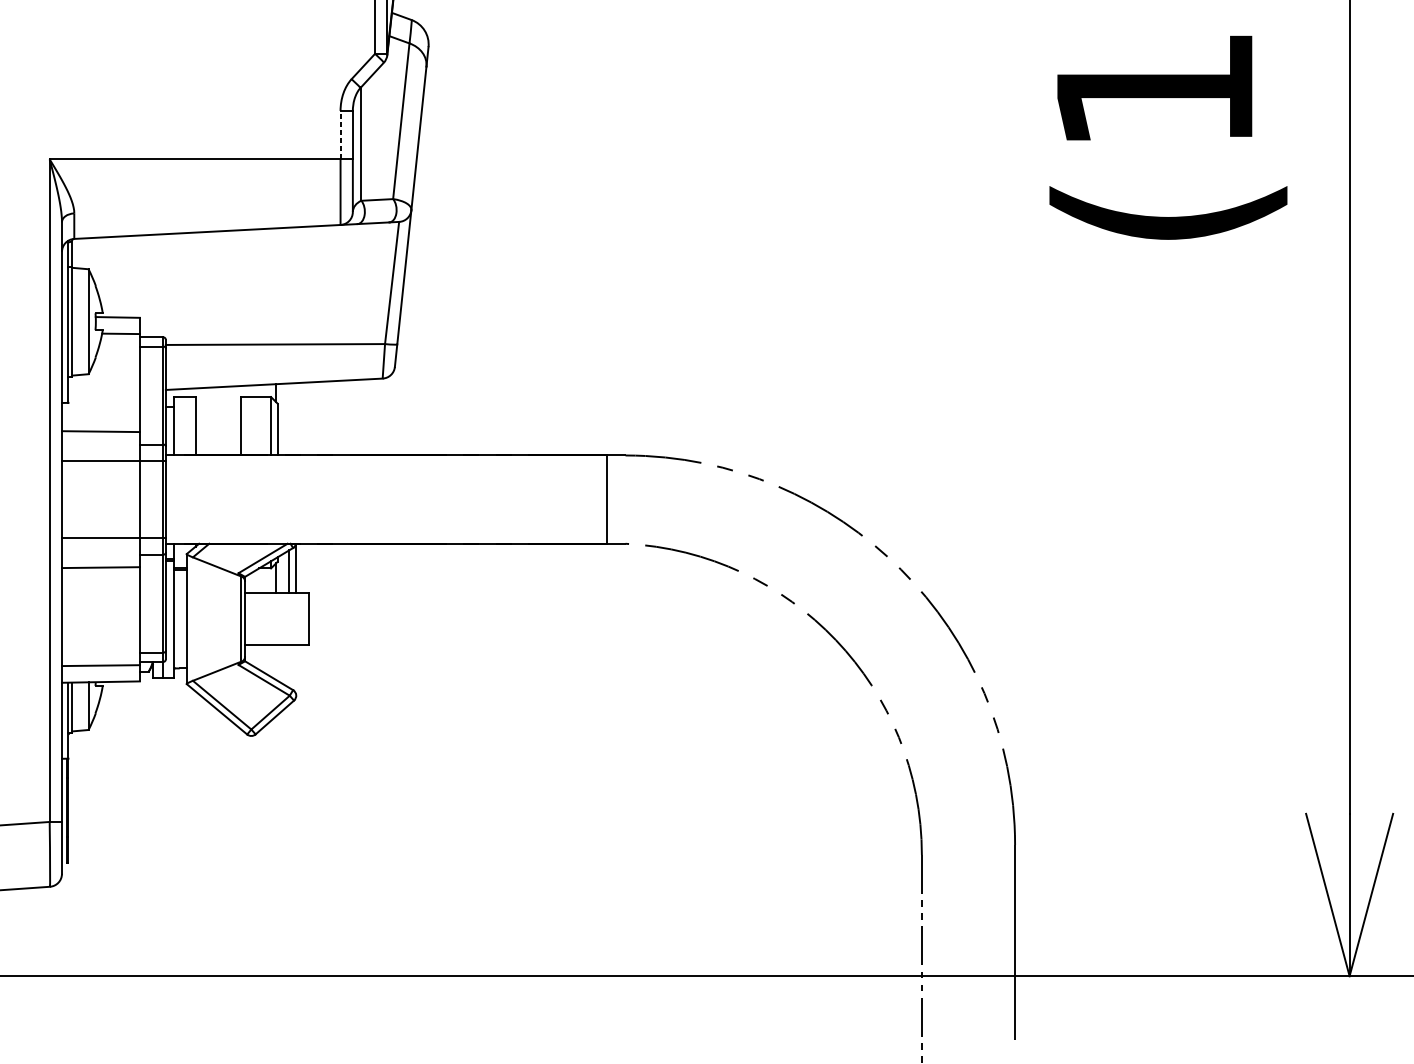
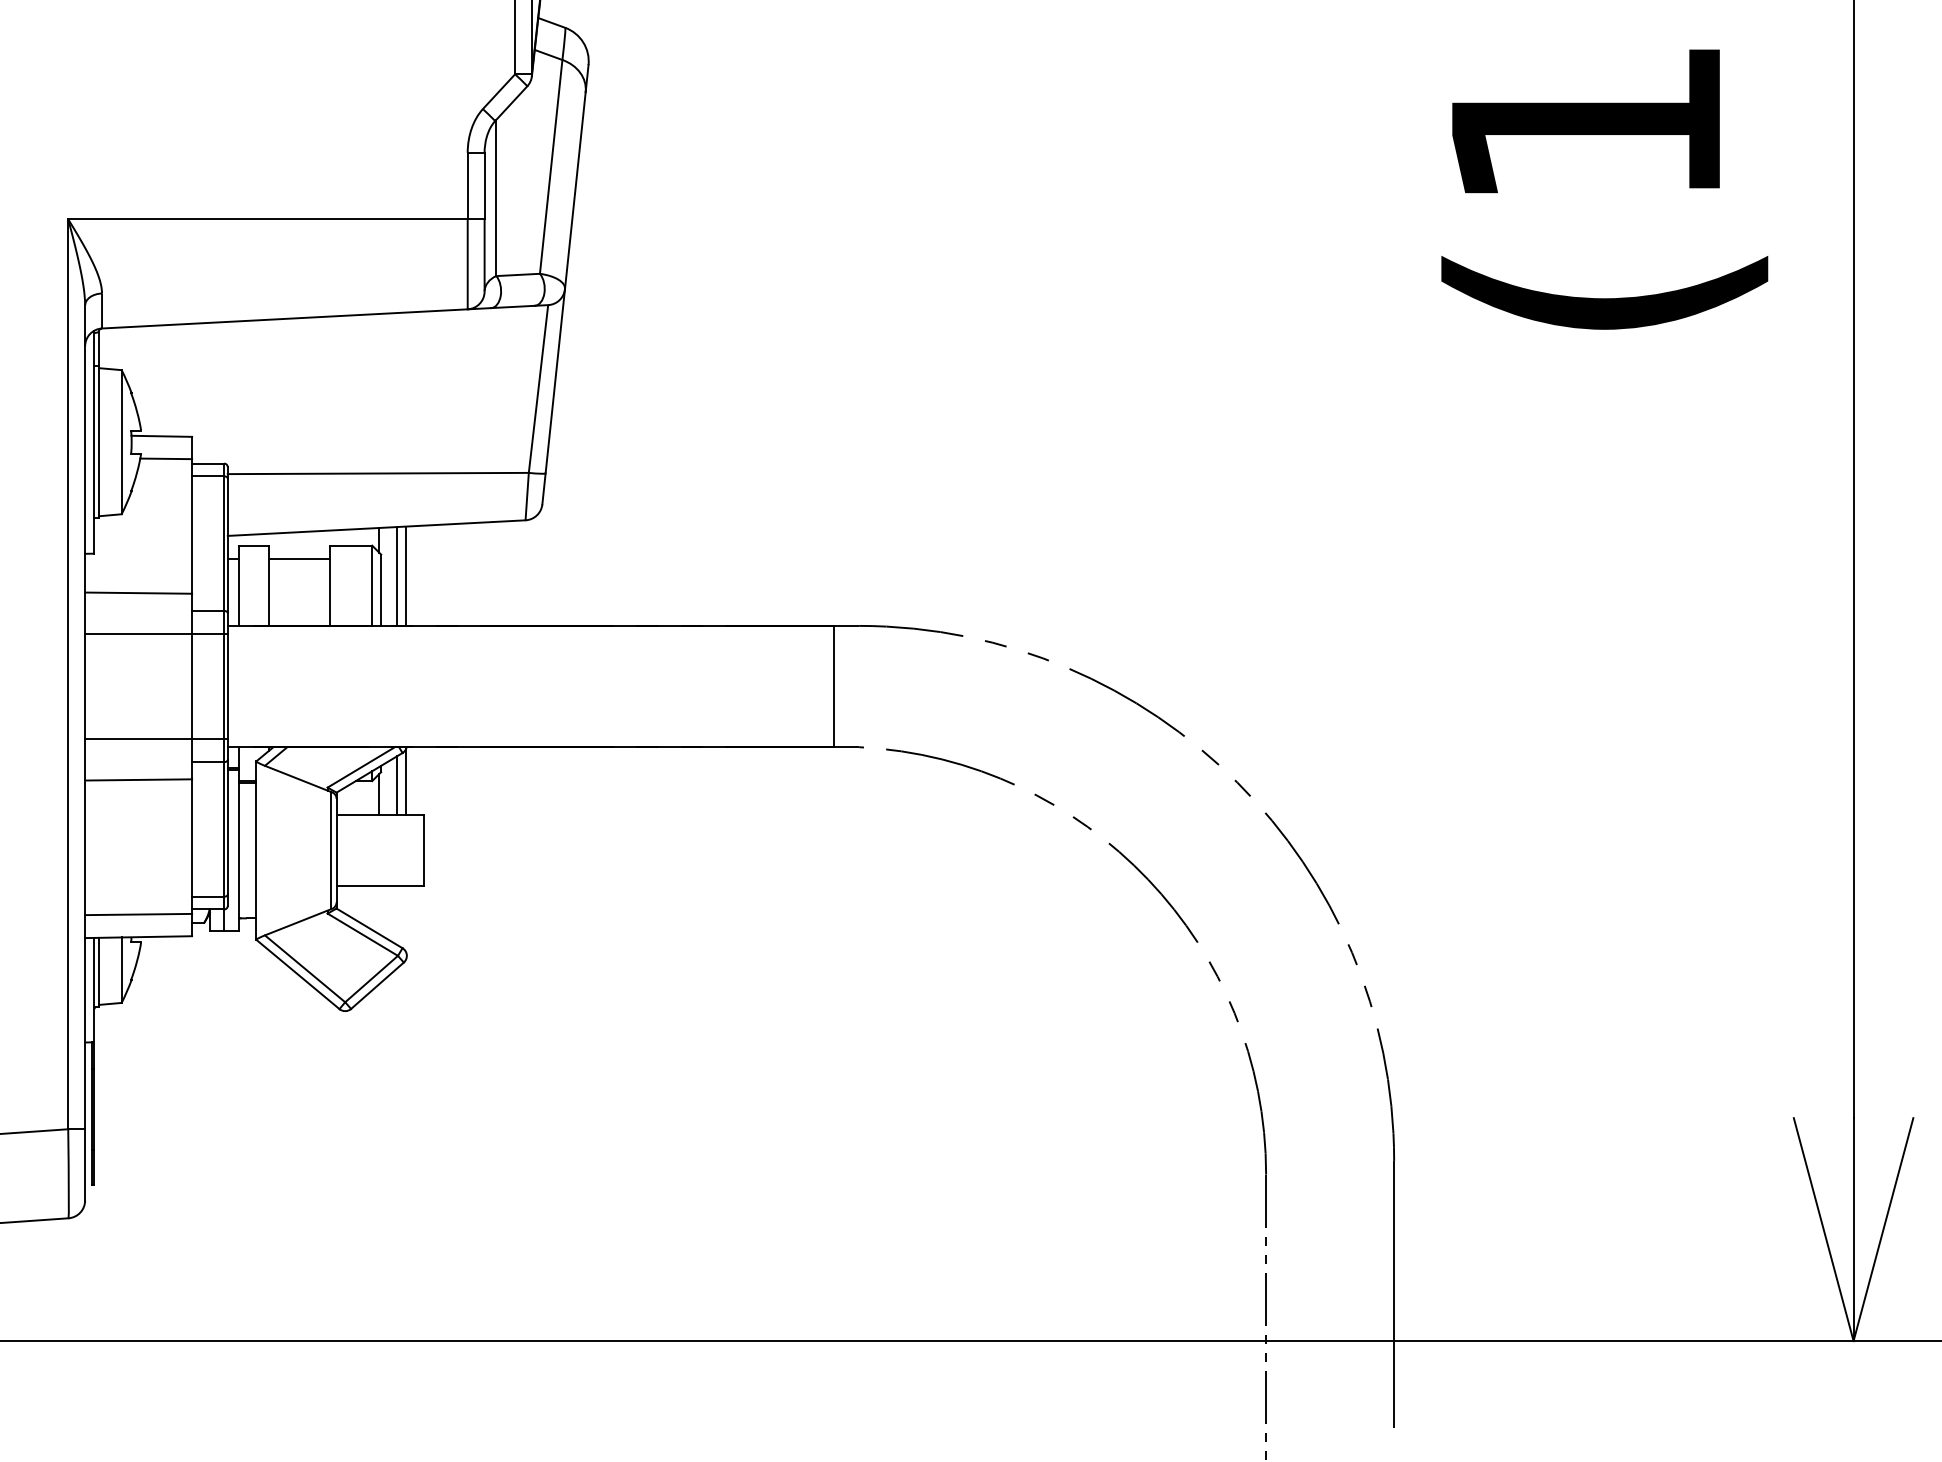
line: (340, 134) -> (467, 185), dashed -> solid
line: (218, 407) -> (299, 559), added
line: (295, 418) -> (406, 575), added
line: (289, 419) -> (397, 576), added

